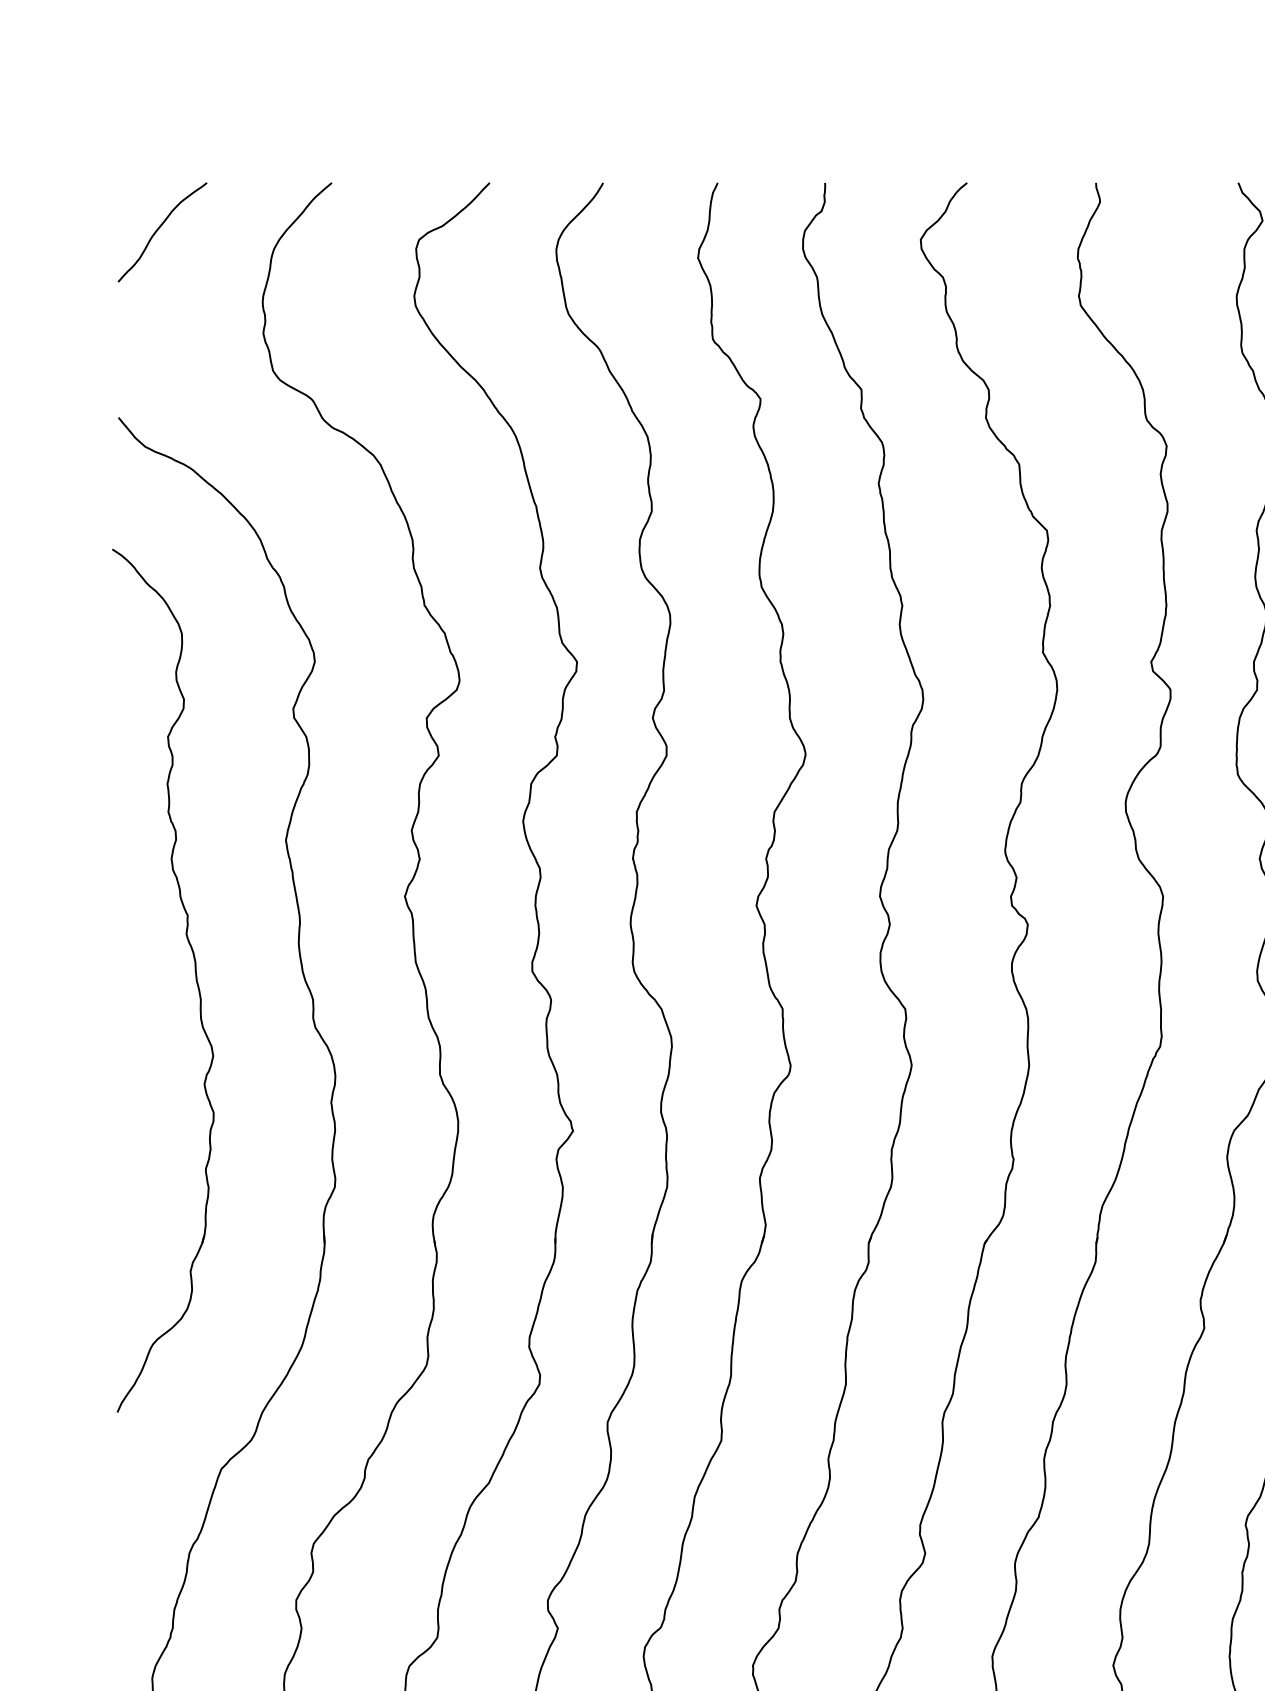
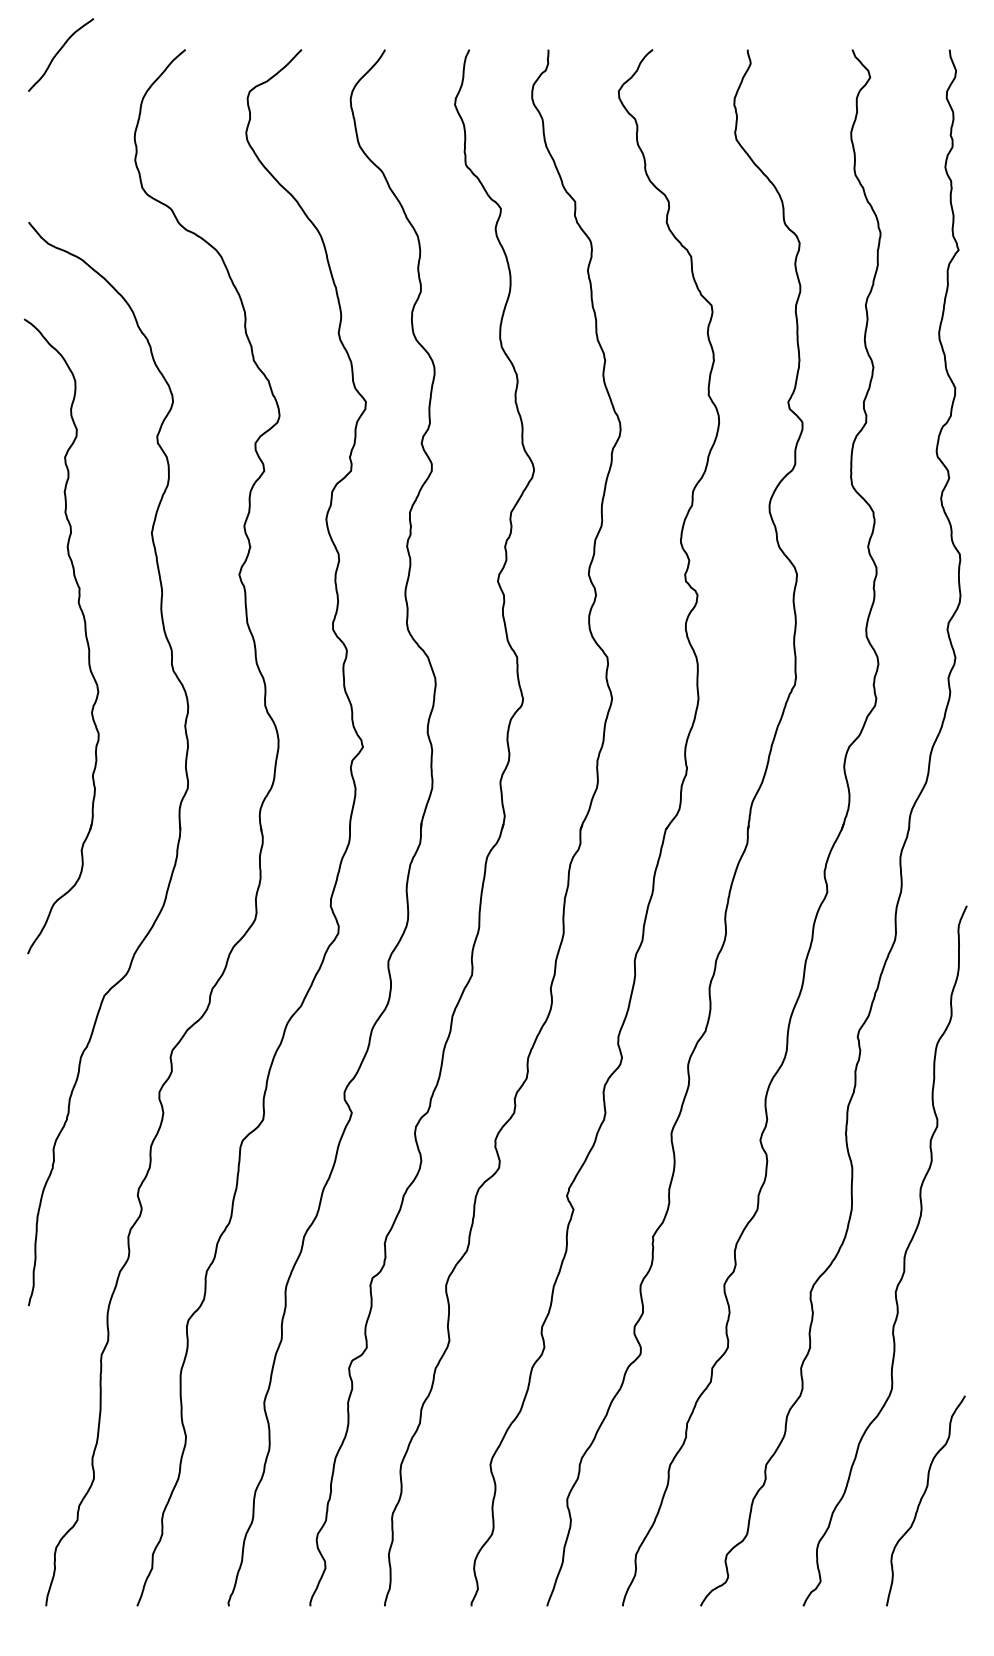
curve: (160, 228) -> (59, 52), moved

